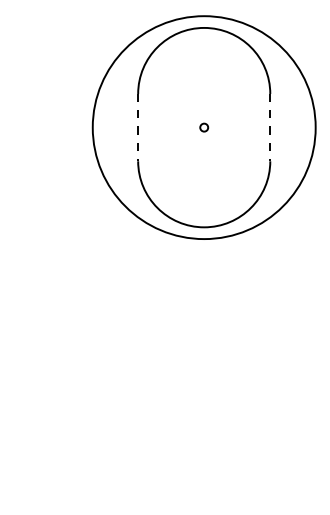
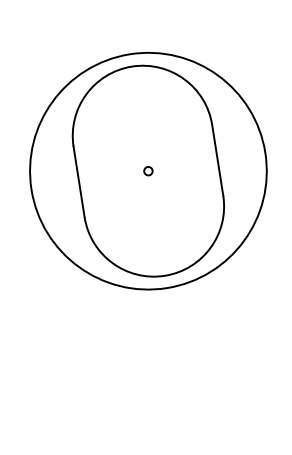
line: (138, 127) -> (79, 181), dashed -> solid
line: (270, 127) -> (217, 160), dashed -> solid

